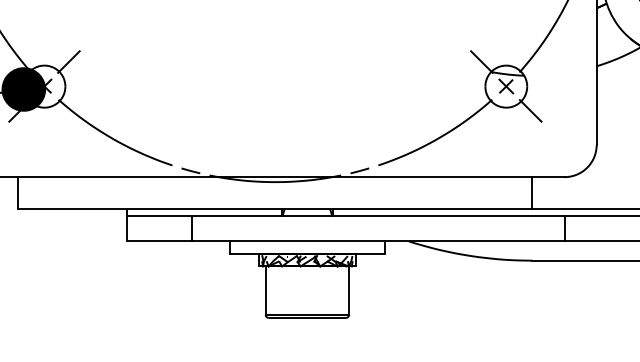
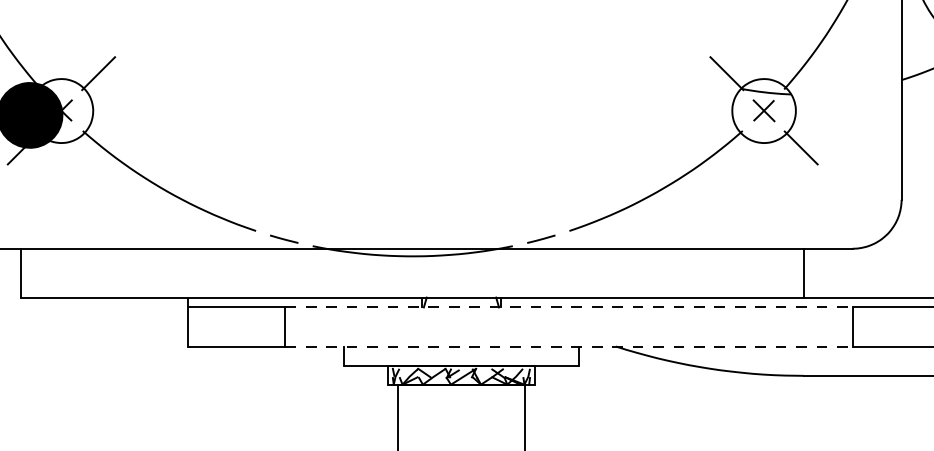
line: (378, 215) -> (569, 307), solid -> dashed
line: (378, 241) -> (569, 346), solid -> dashed

